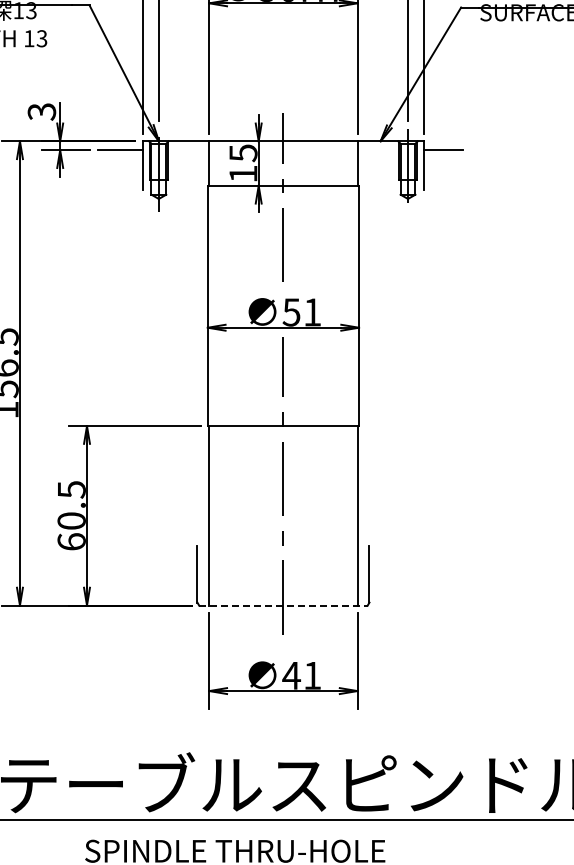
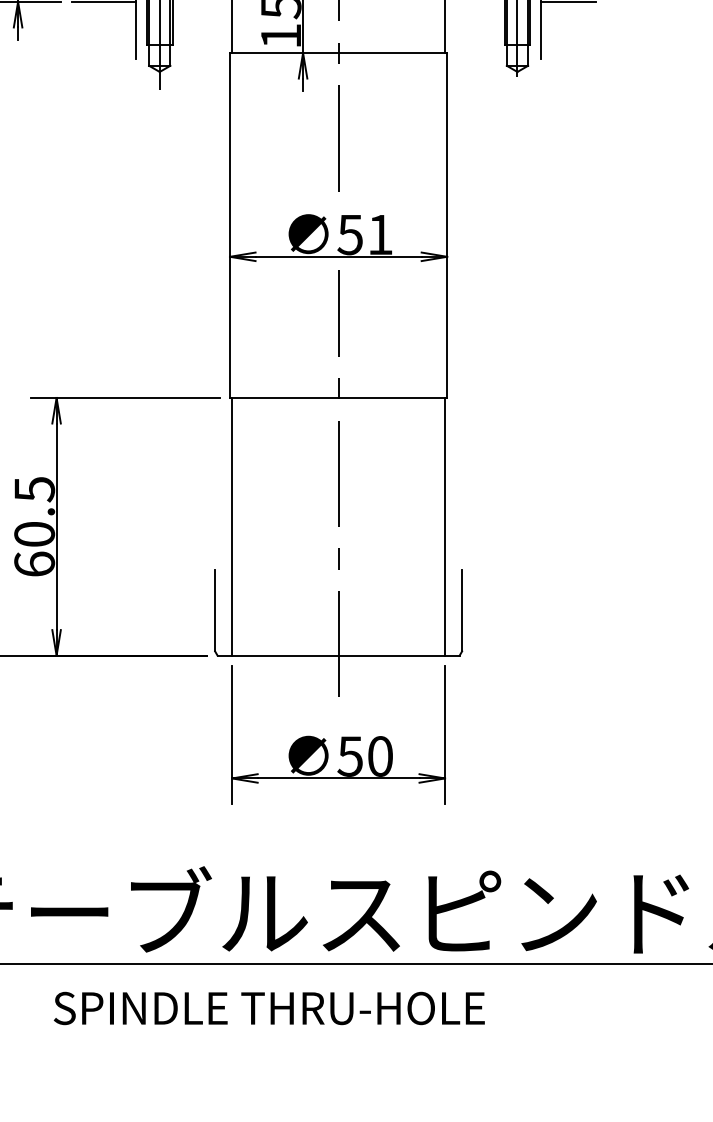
line: (283, 605) -> (338, 655), dashed -> solid
text: (301, 675) -> (364, 756), 41 -> 50

